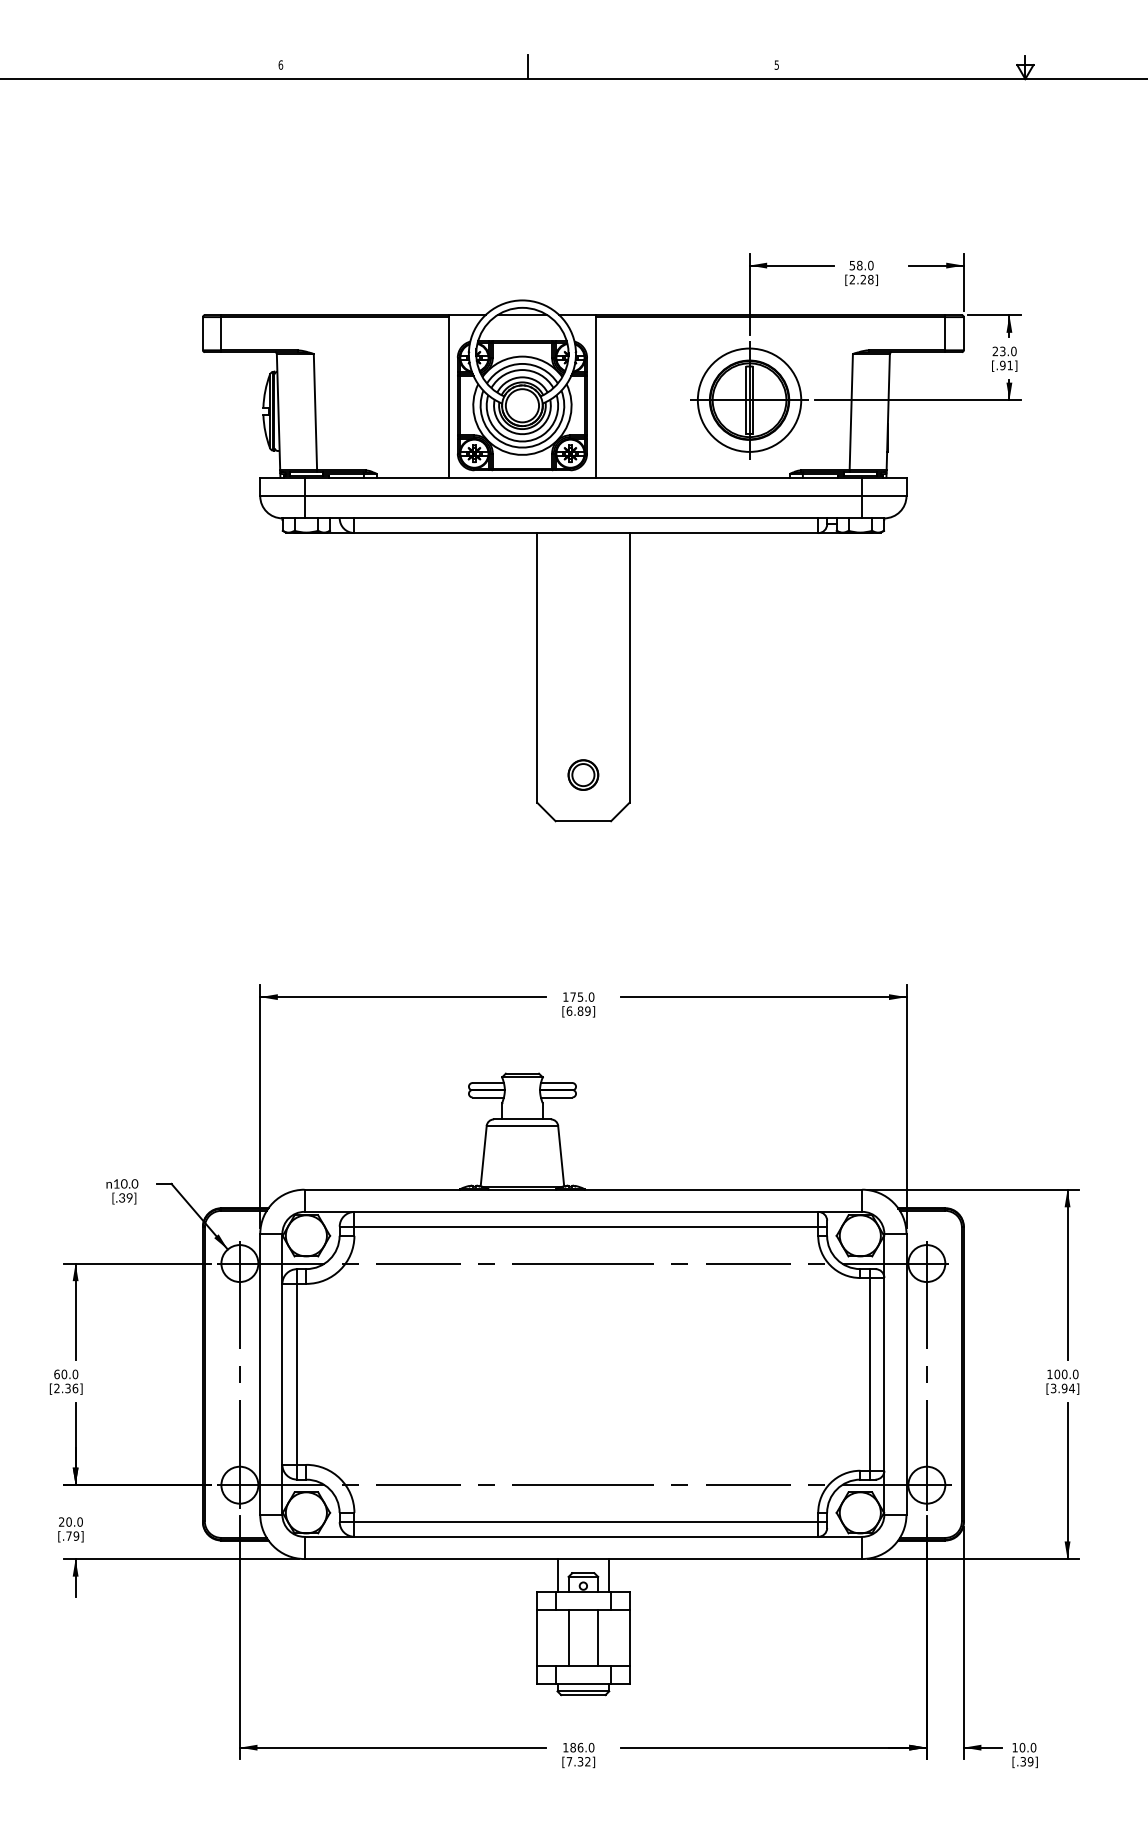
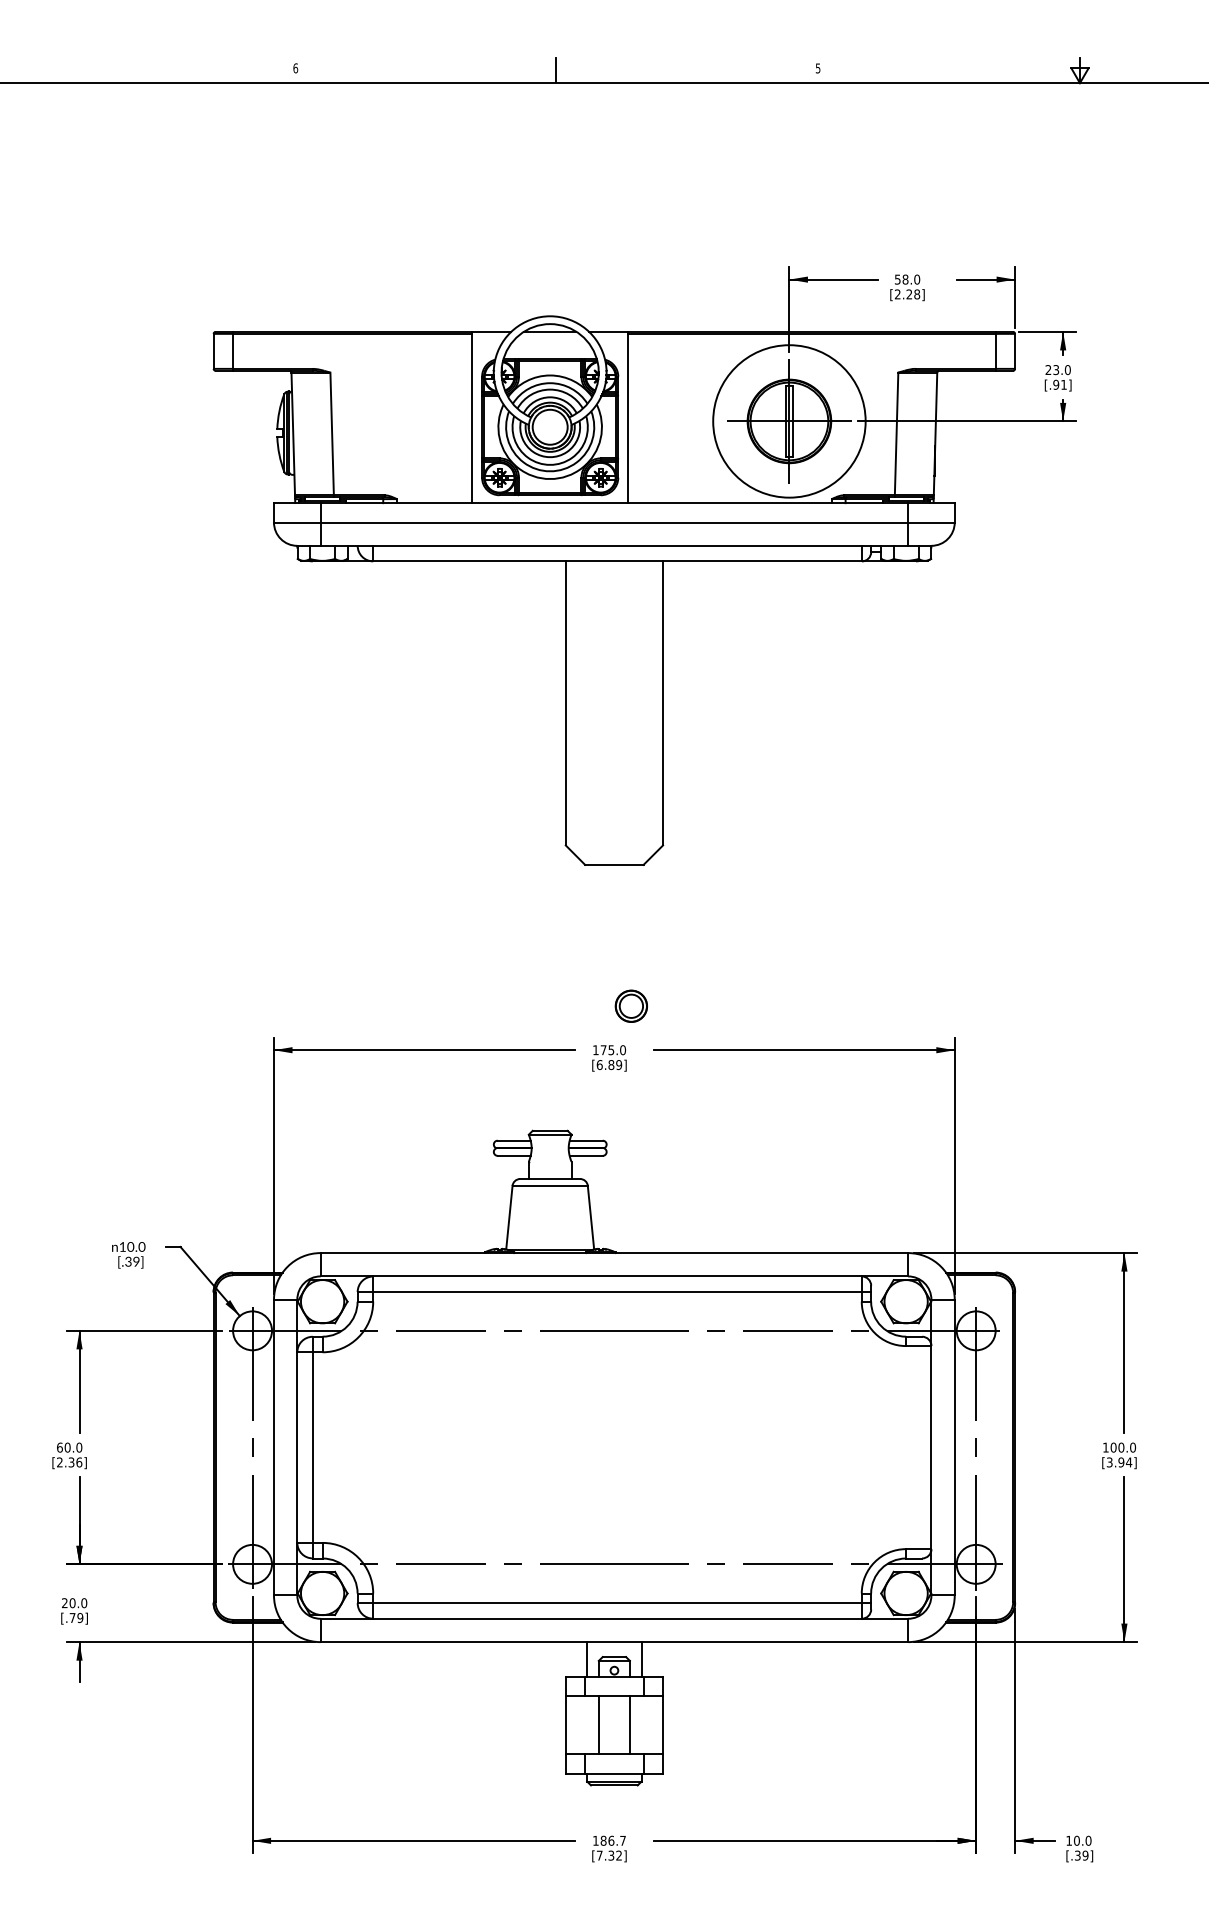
circle: (748, 399) -> (788, 420), size x1.4
part: (582, 774) -> (630, 1005), moved
line: (869, 1374) -> (915, 1447), removed
text: (592, 1747) -> (623, 1840), 186.0 -> 186.7

